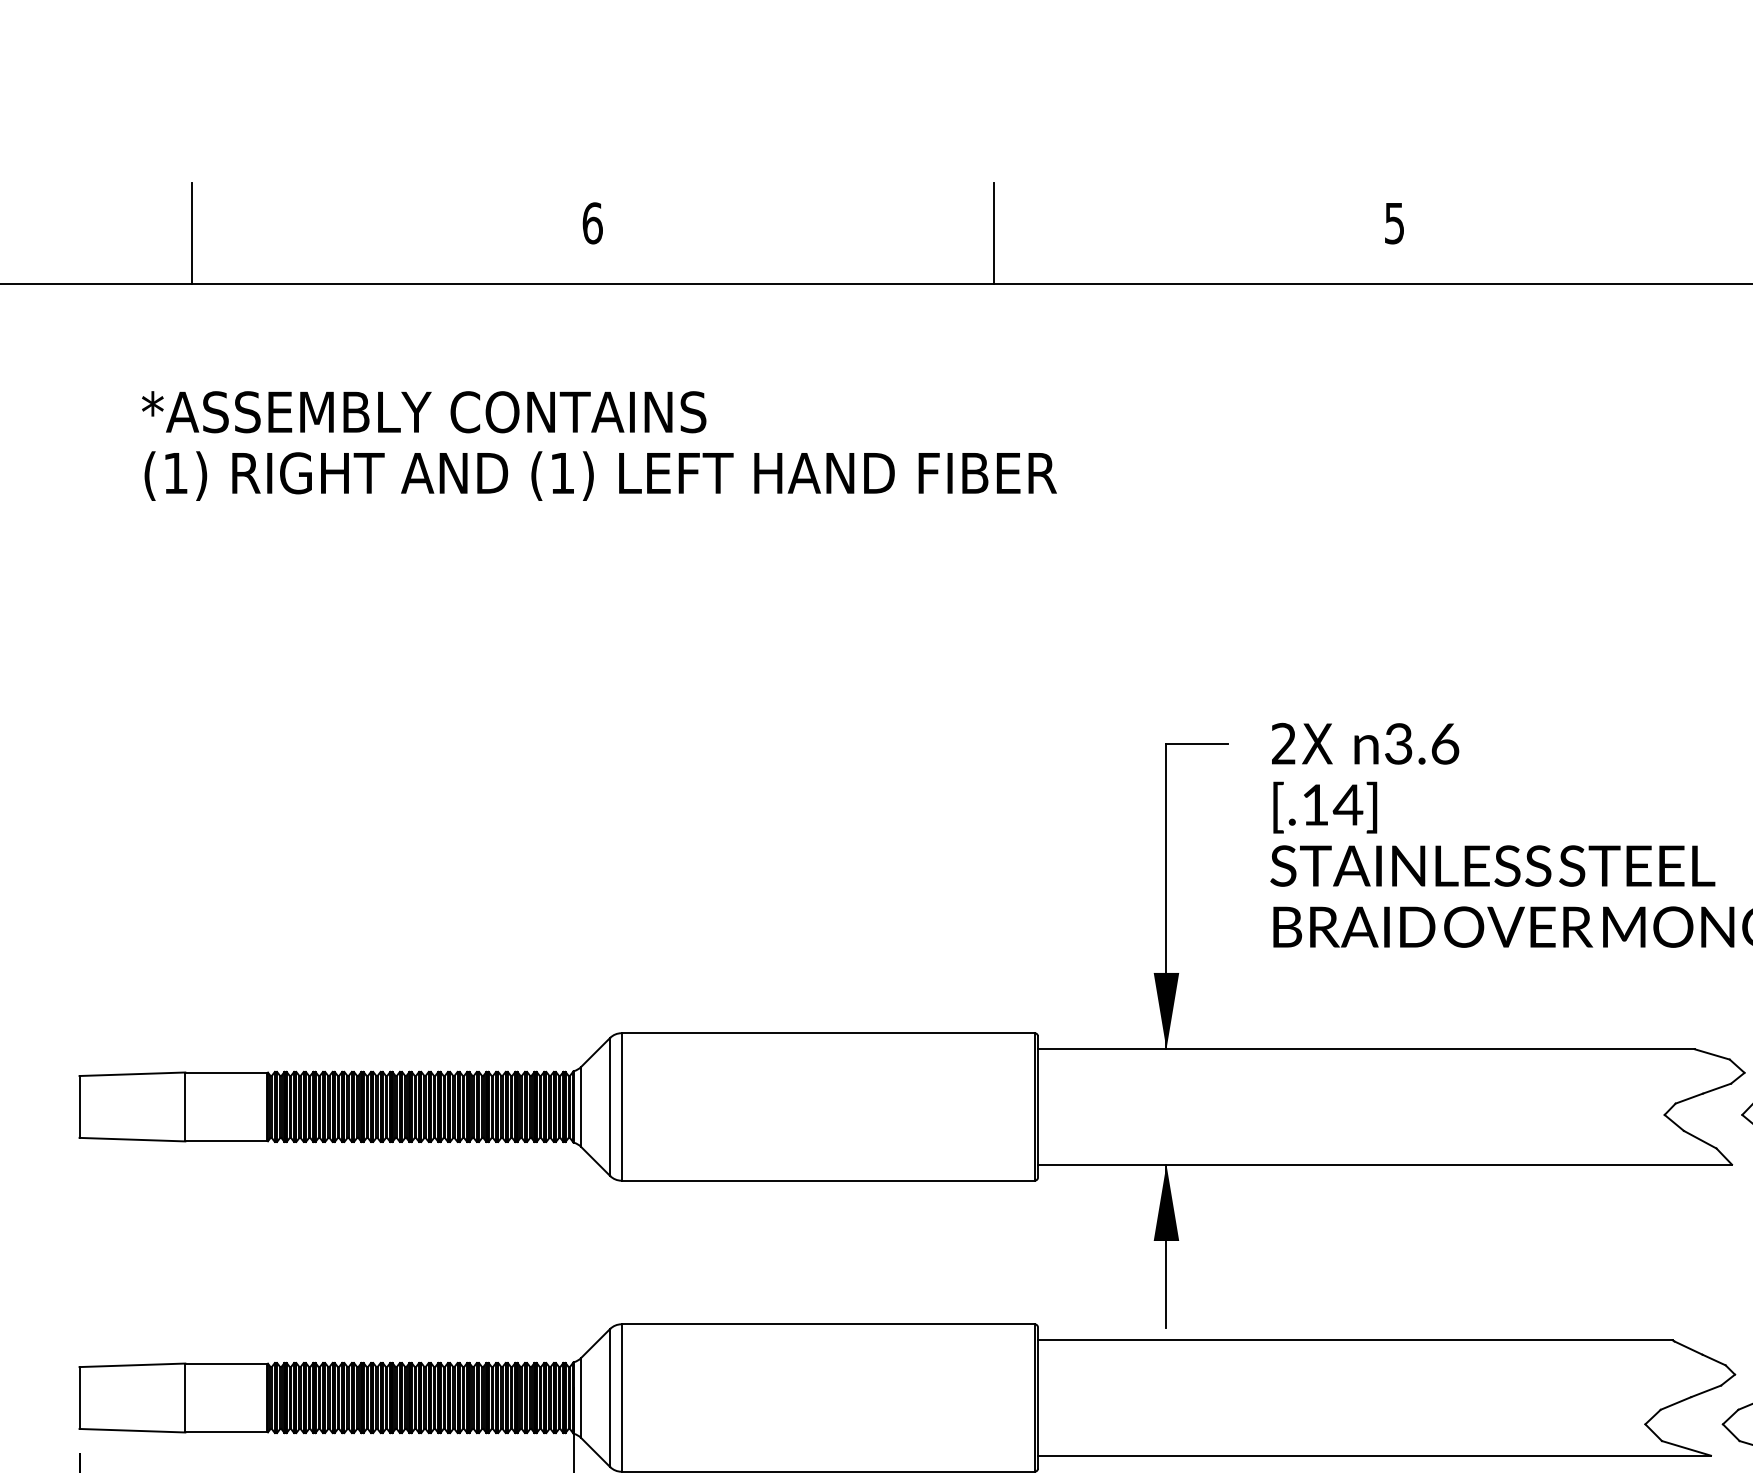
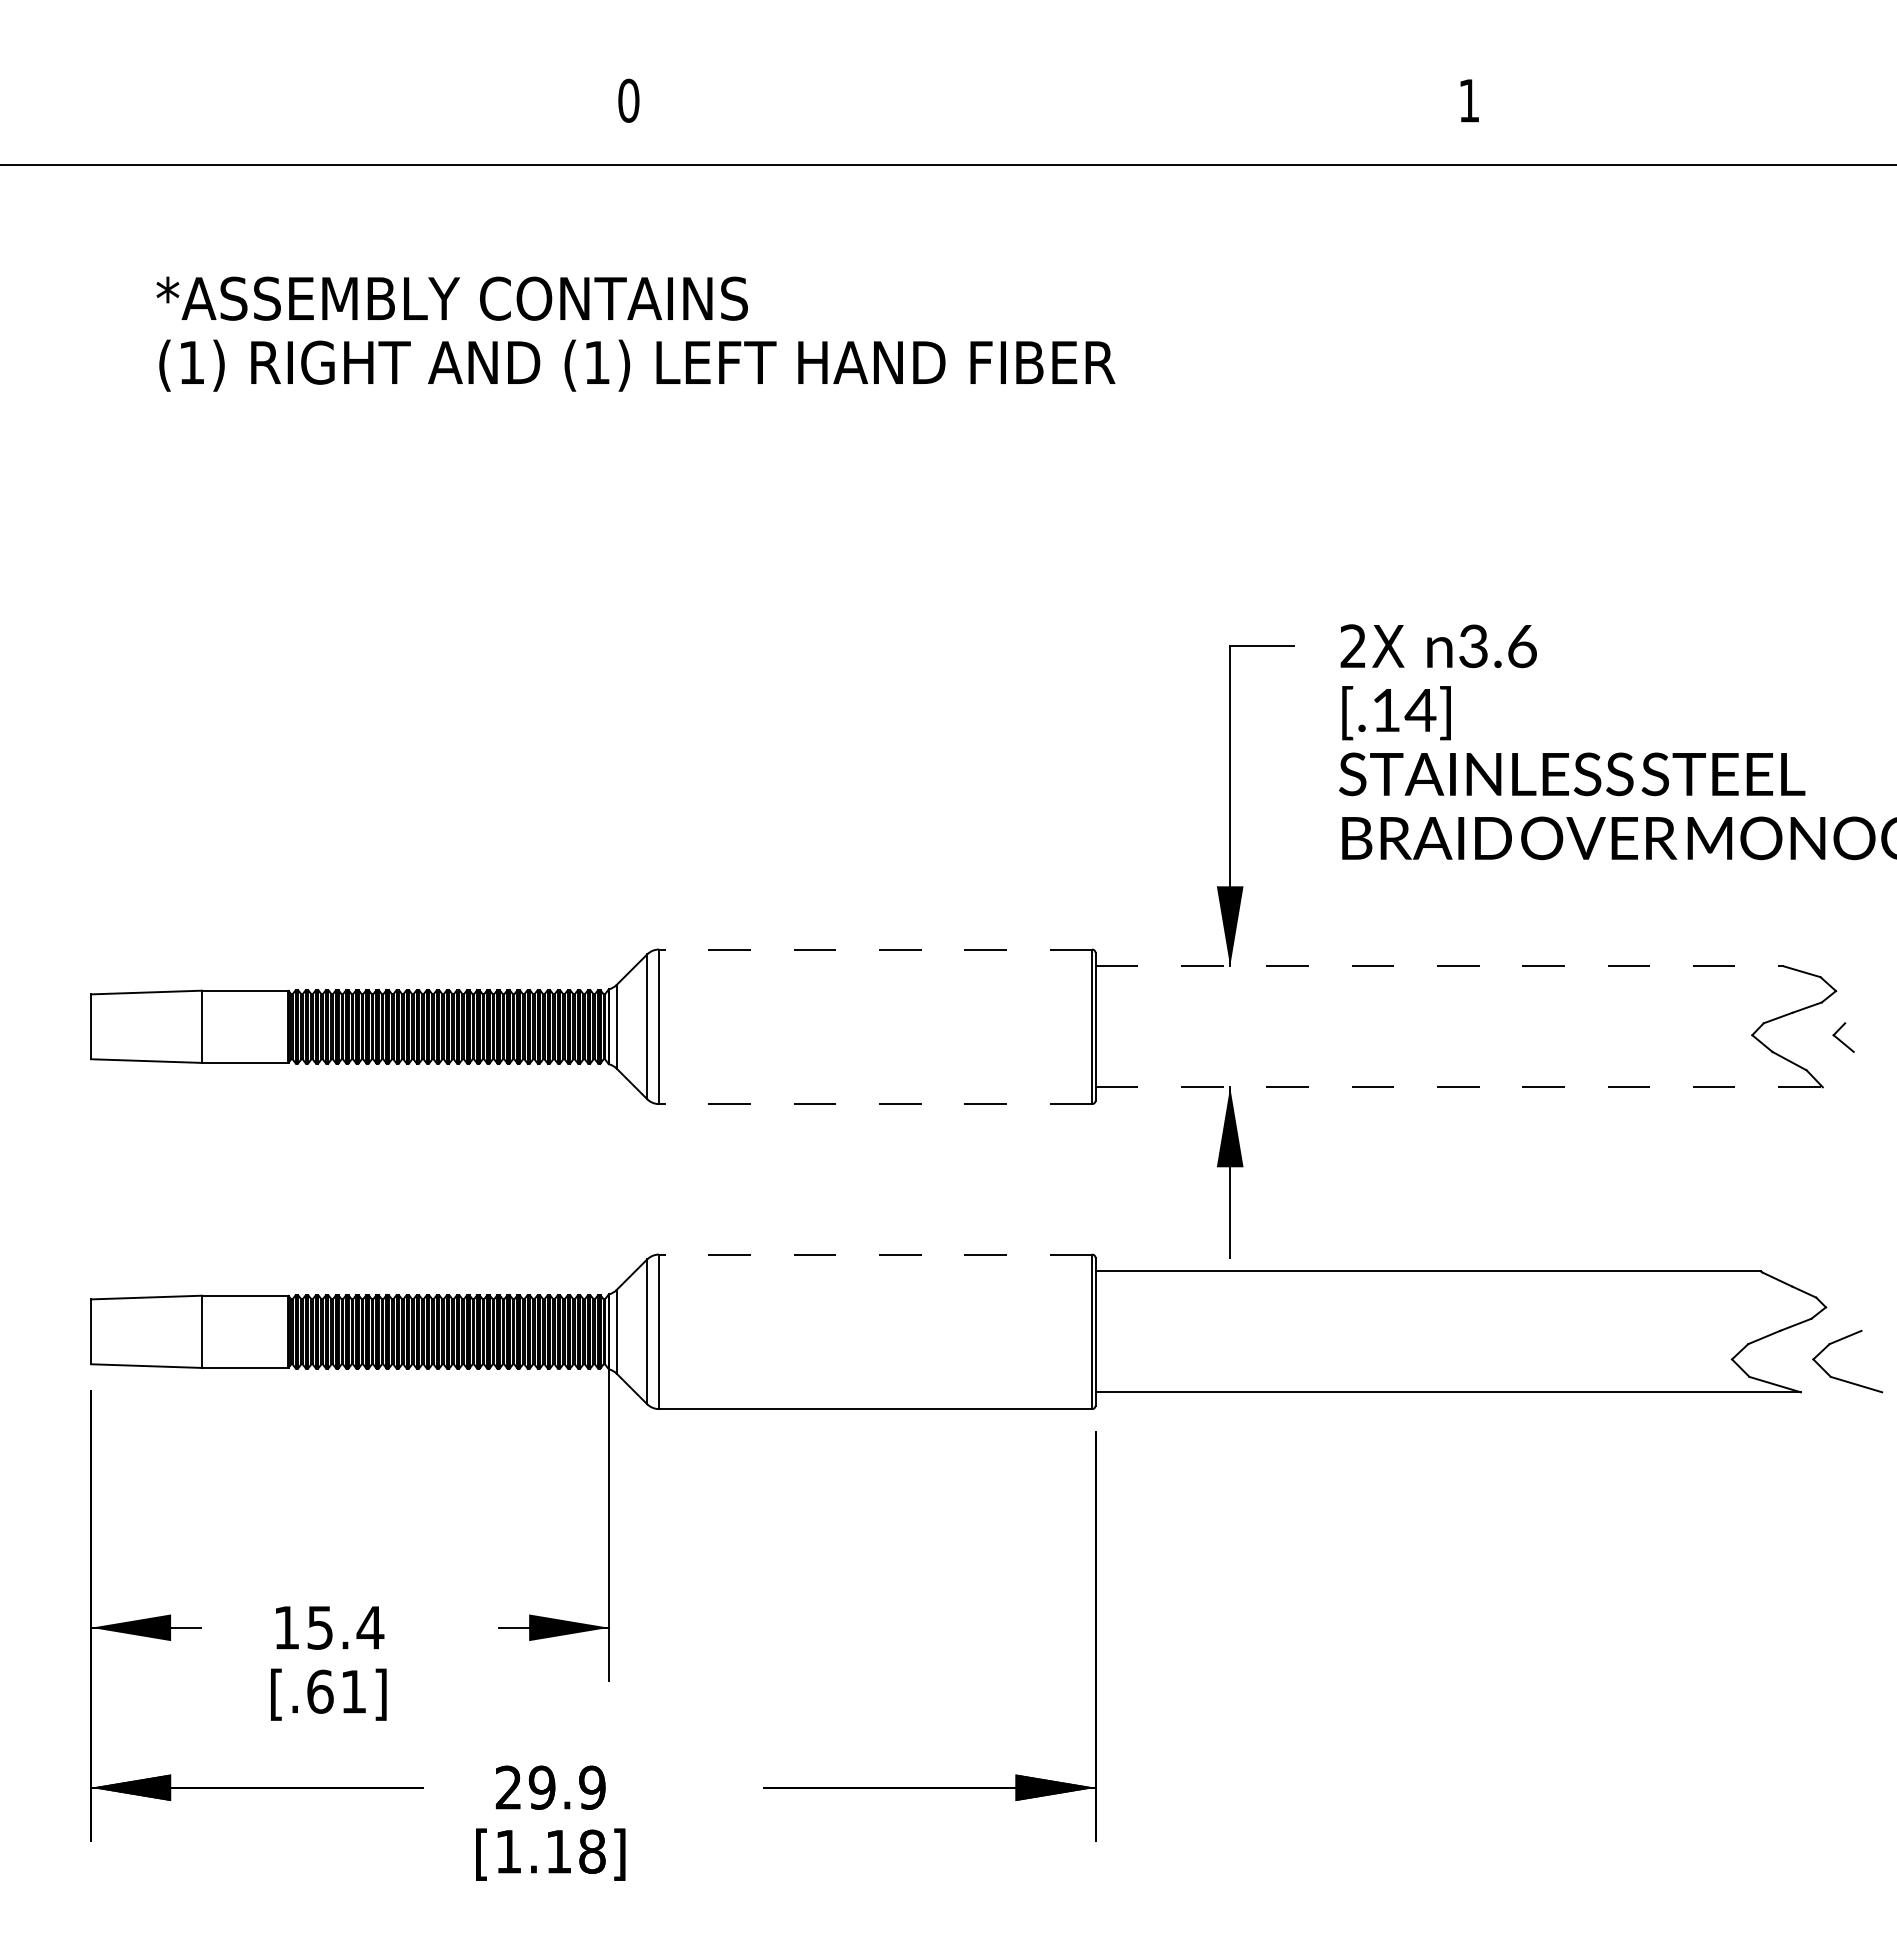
text: (592, 223) -> (628, 100), 6 -> 0
text: (1394, 223) -> (1469, 100), 5 -> 1
line: (191, 233) -> (208, 111), removed
line: (994, 233) -> (1049, 111), removed
line: (828, 1033) -> (875, 949), solid -> dashed
line: (1367, 1049) -> (1440, 966), solid -> dashed
line: (1385, 1164) -> (1459, 1087), solid -> dashed
line: (828, 1181) -> (875, 1104), solid -> dashed
line: (828, 1324) -> (875, 1254), solid -> dashed

